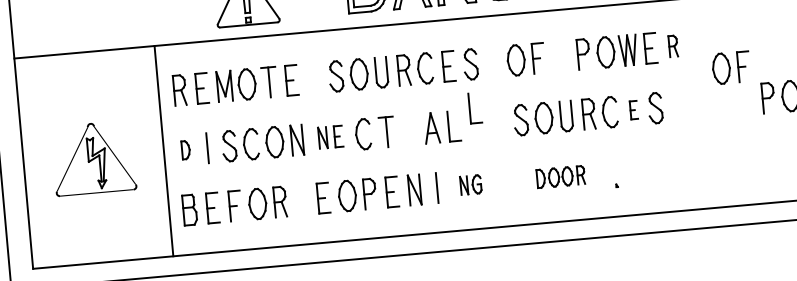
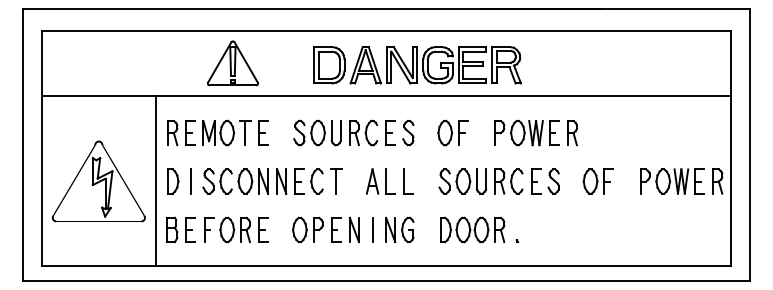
part: (673, 45) -> (572, 132), size x1.43
part: (730, 67) -> (597, 181), moved
part: (474, 108) -> (408, 181), moved
part: (634, 110) -> (536, 181), size x1.67
part: (330, 137) -> (290, 181), size x1.43
part: (186, 150) -> (173, 181), size x1.67
part: (93, 158) -> (98, 181), size x1.43
part: (560, 176) -> (472, 229), size x1.67
part: (470, 184) -> (399, 229), size x1.67
part: (323, 197) -> (263, 229), moved

